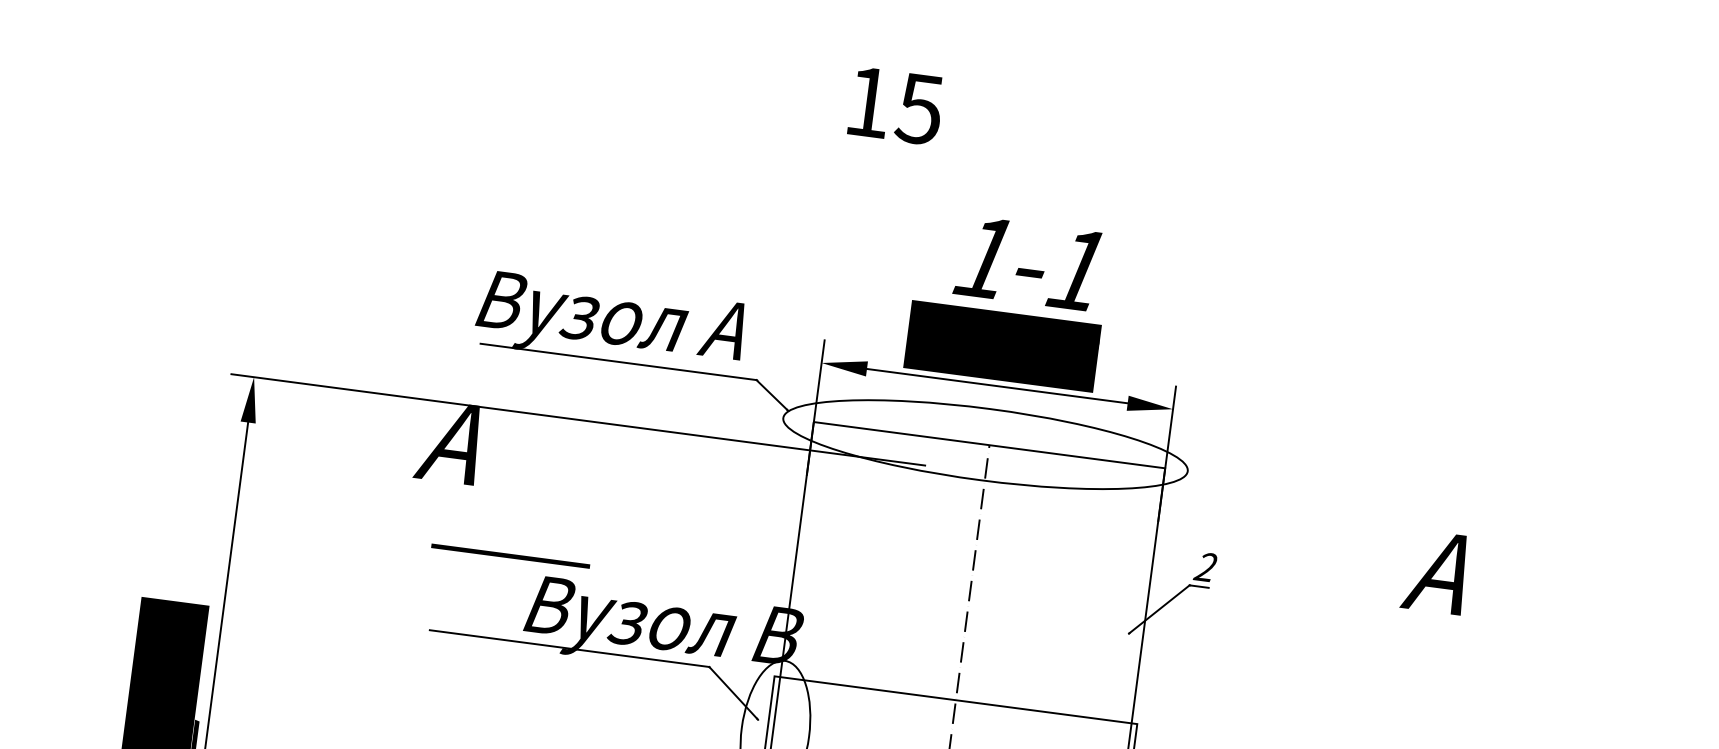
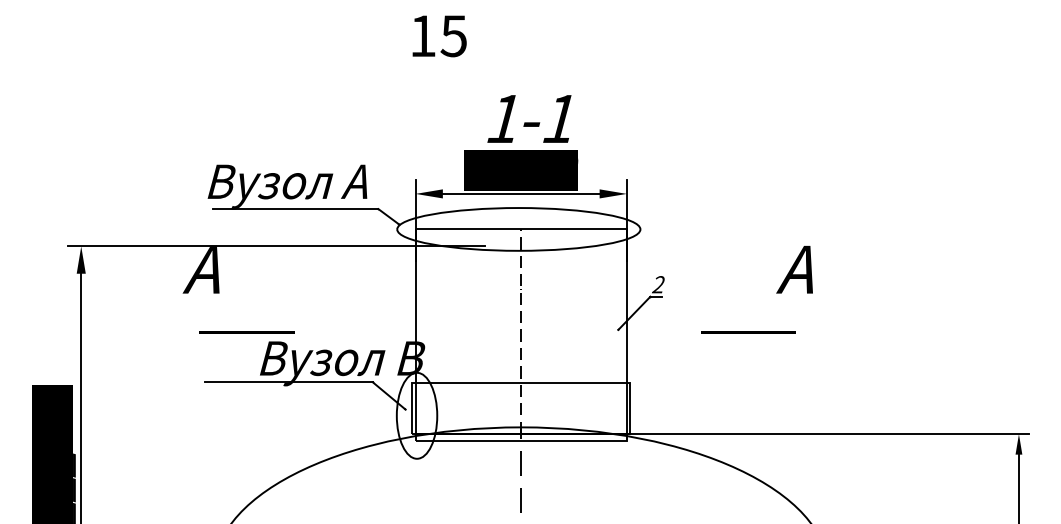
line: (1344, 666) -> (748, 332), added

